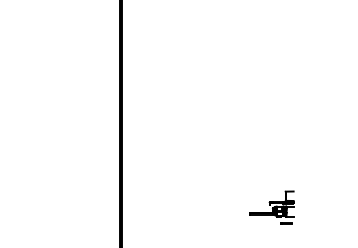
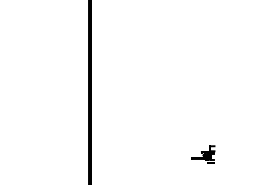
part: (272, 207) -> (203, 154), size x0.71

